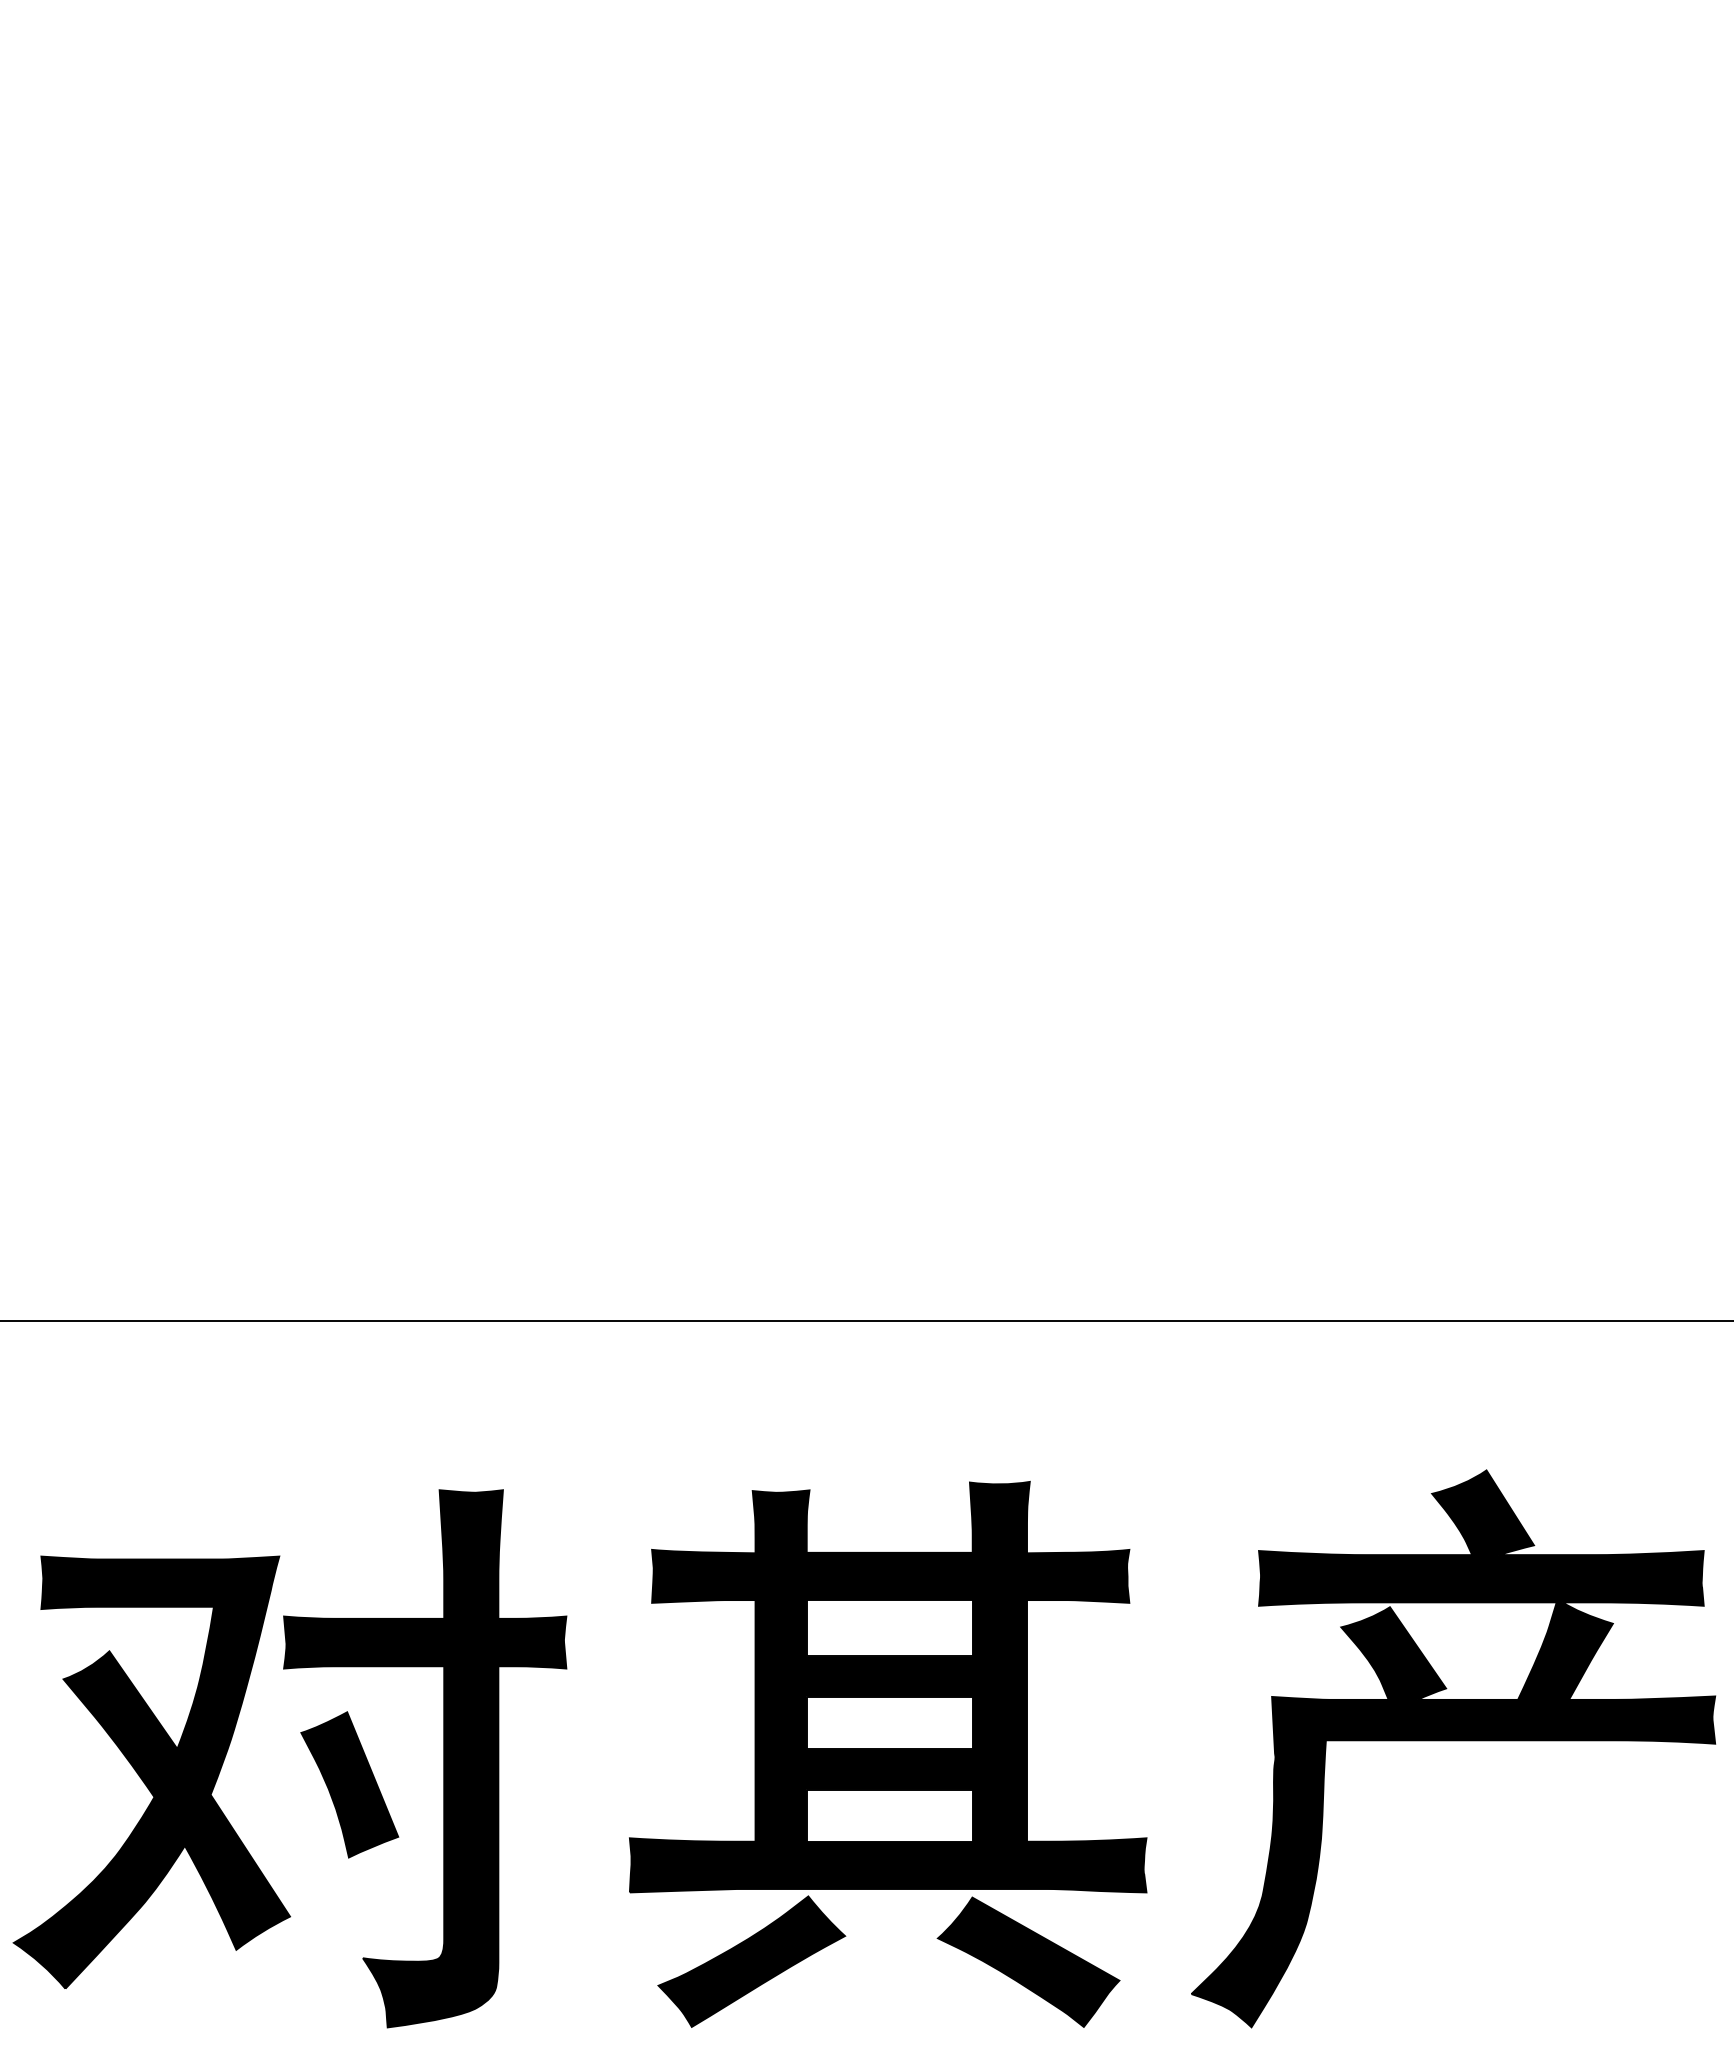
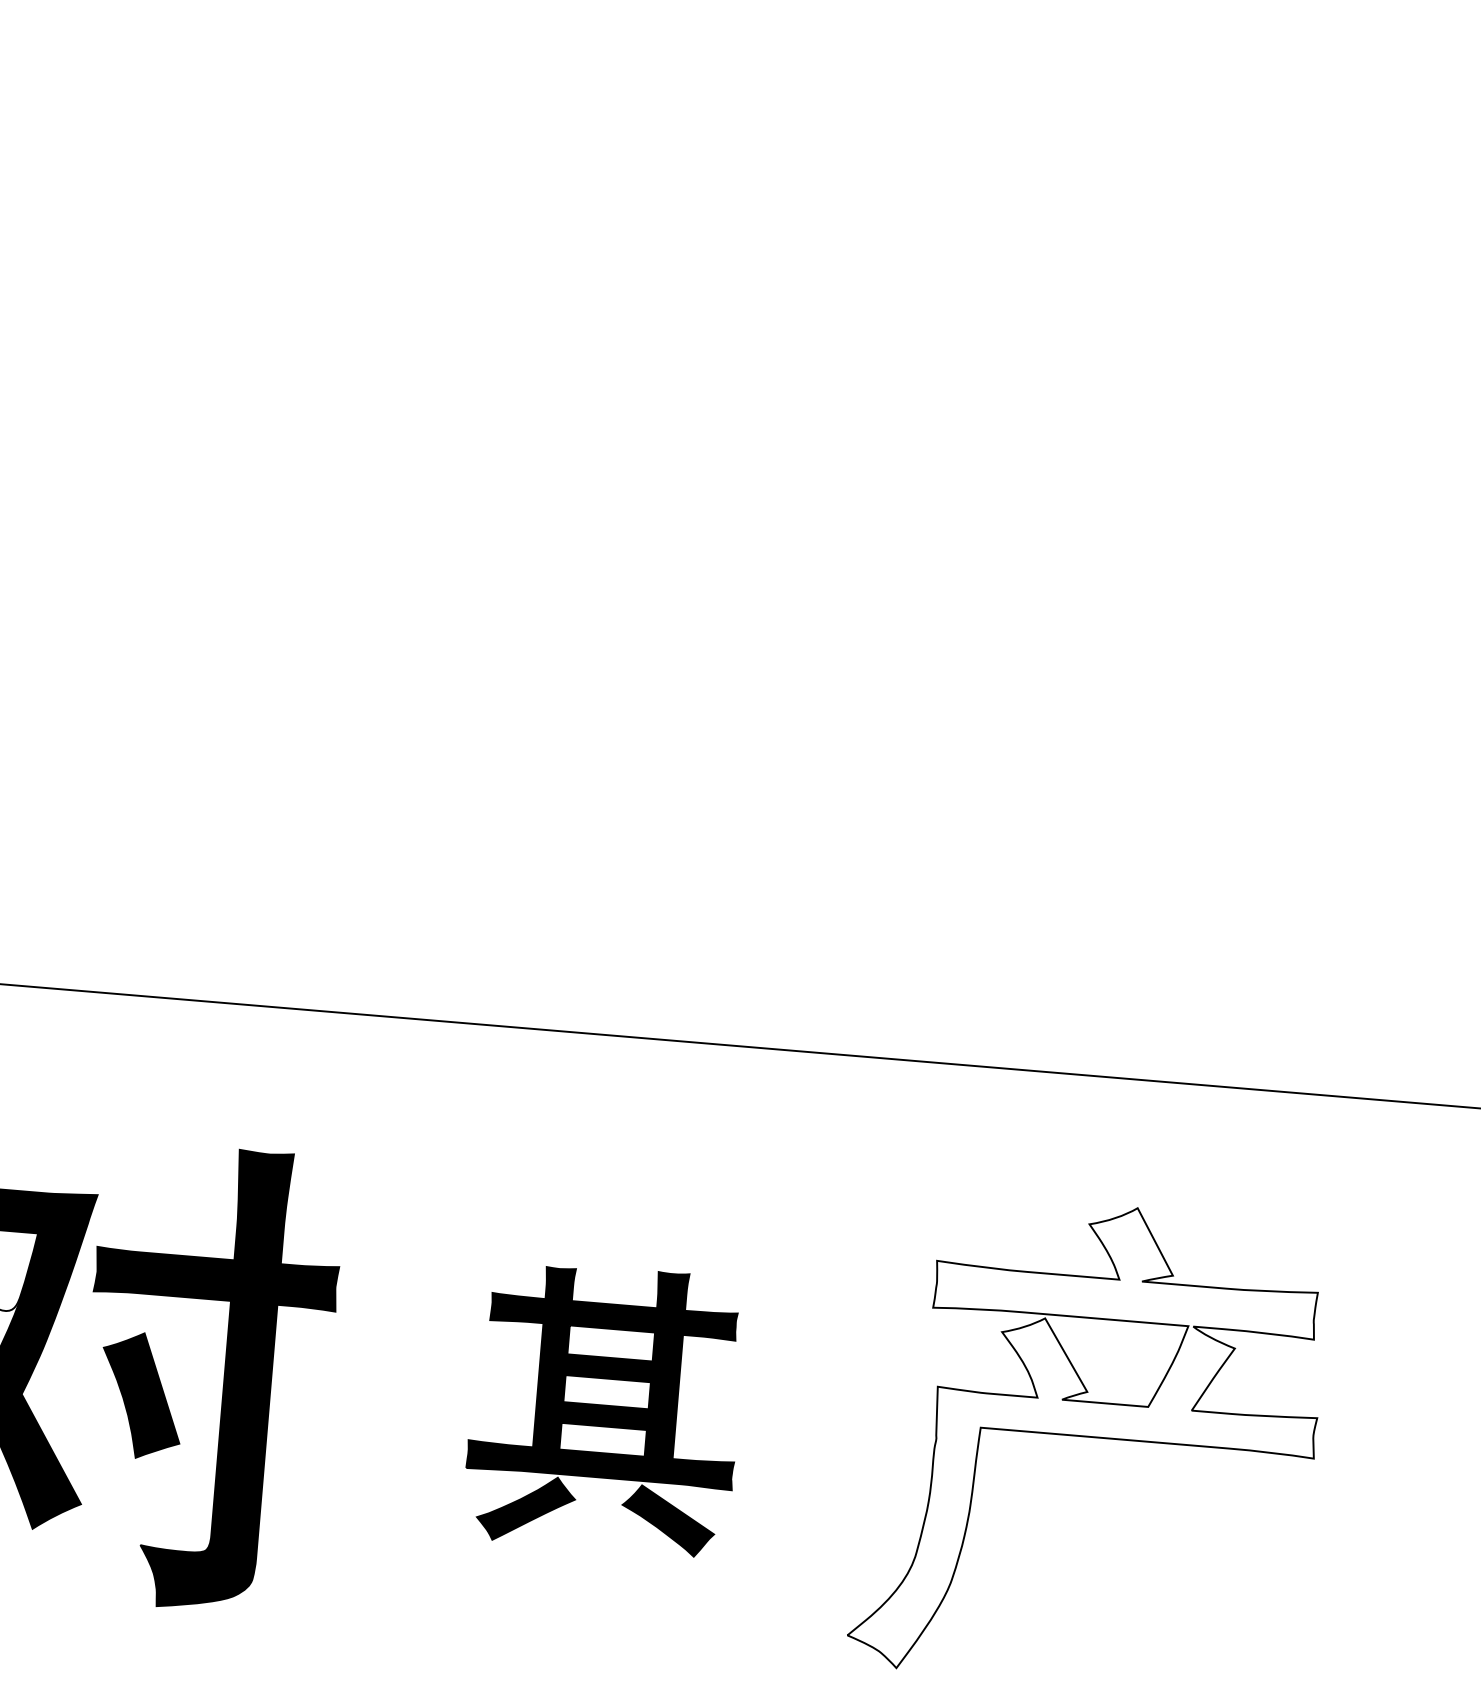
fill: (1453, 1748) -> (1089, 1443), removed
part: (888, 1753) -> (605, 1407), size x0.6

